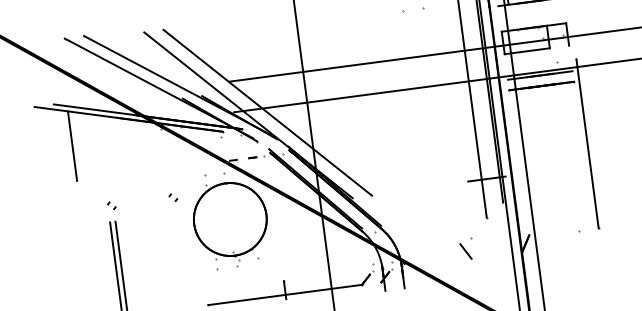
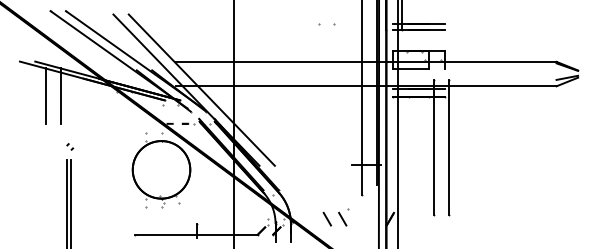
line: (91, 142) -> (60, 95), added
line: (568, 146) -> (433, 147), added
part: (173, 197) -> (119, 146), removed
line: (446, 254) -> (327, 219), added

